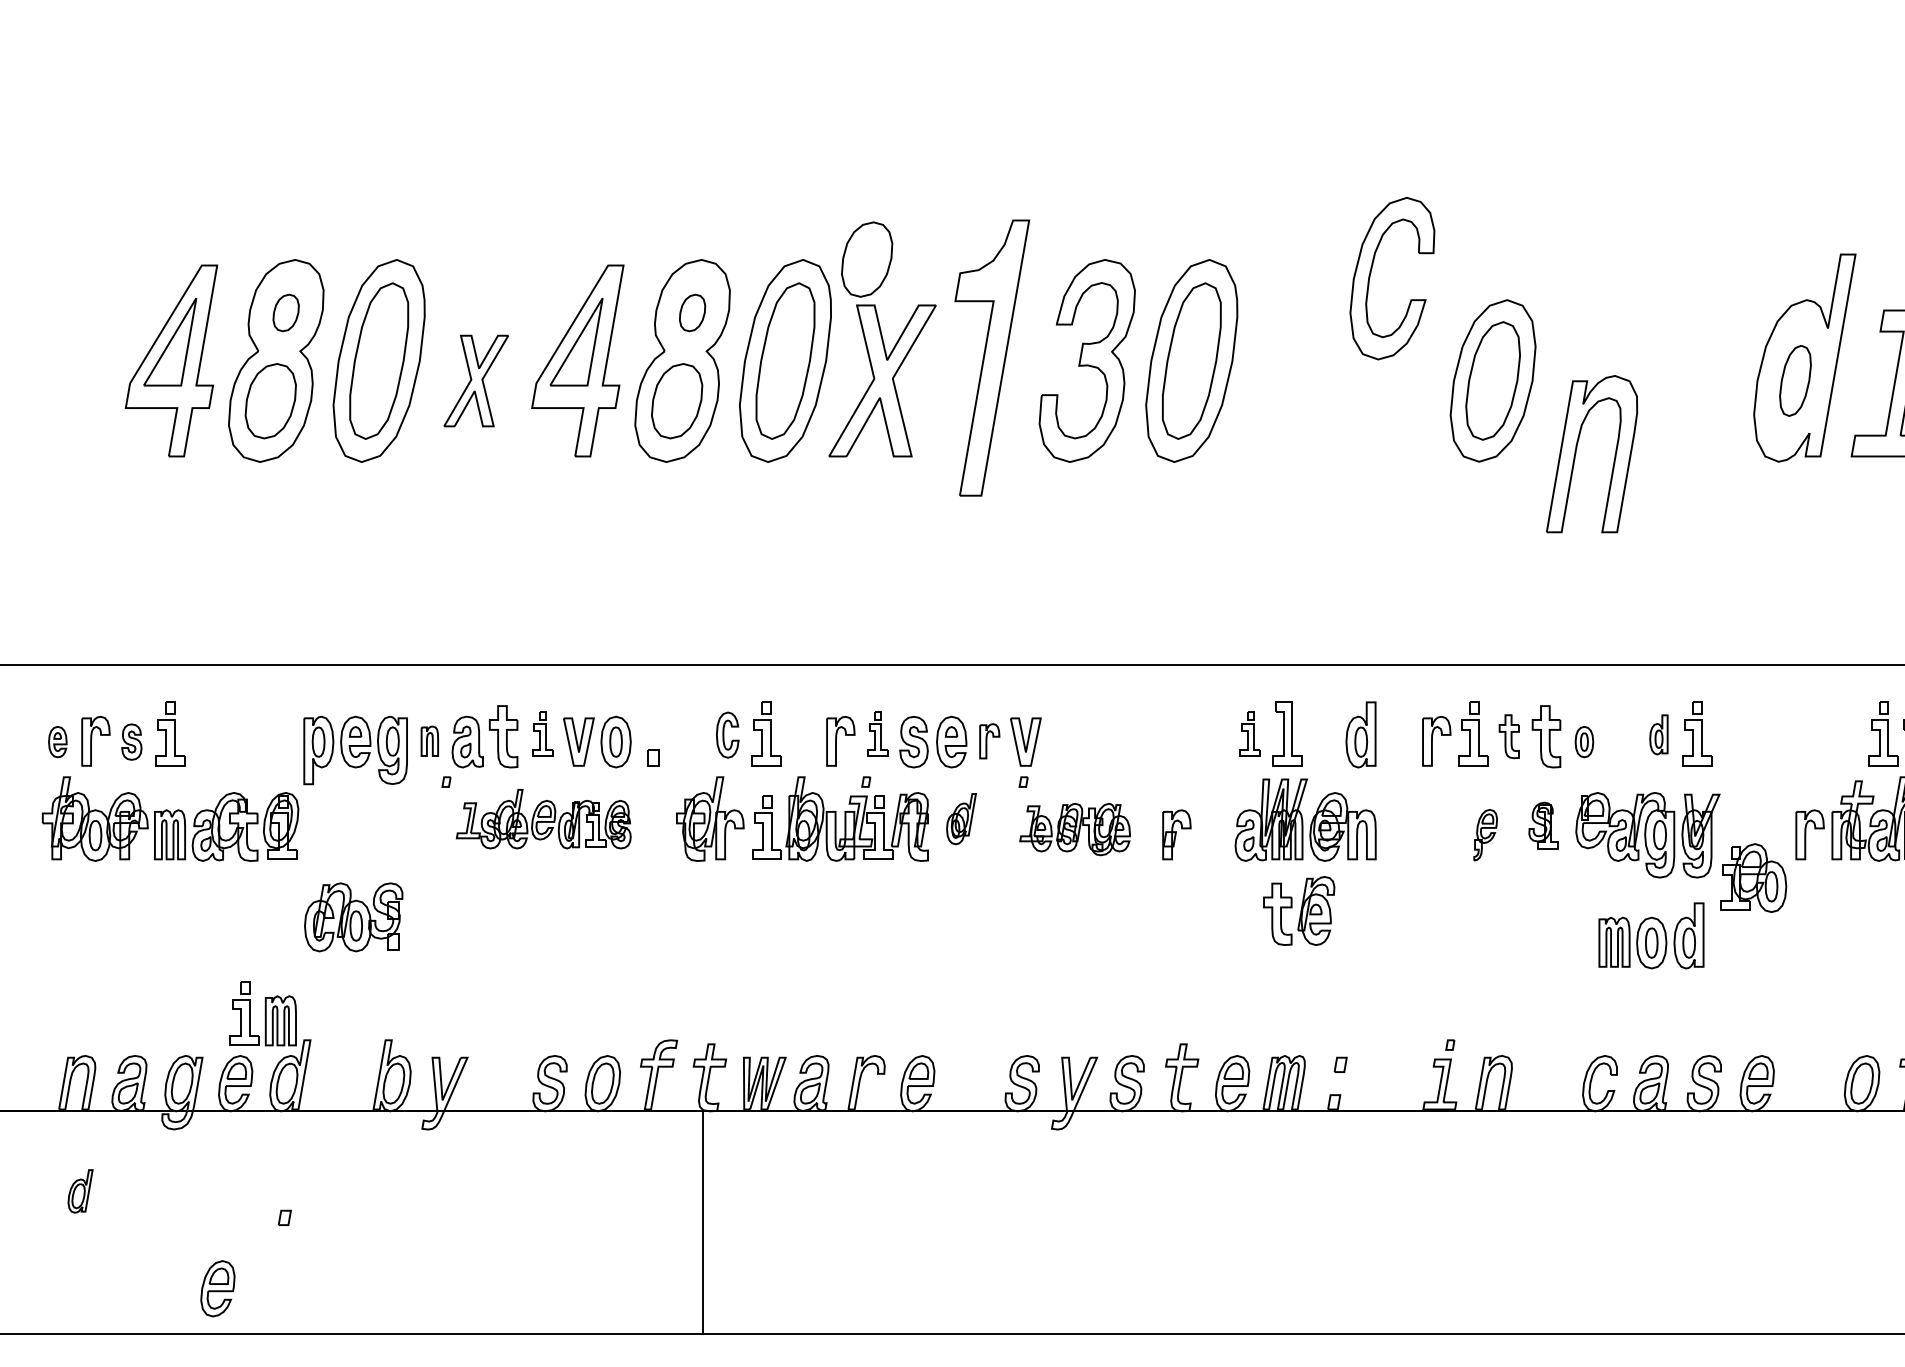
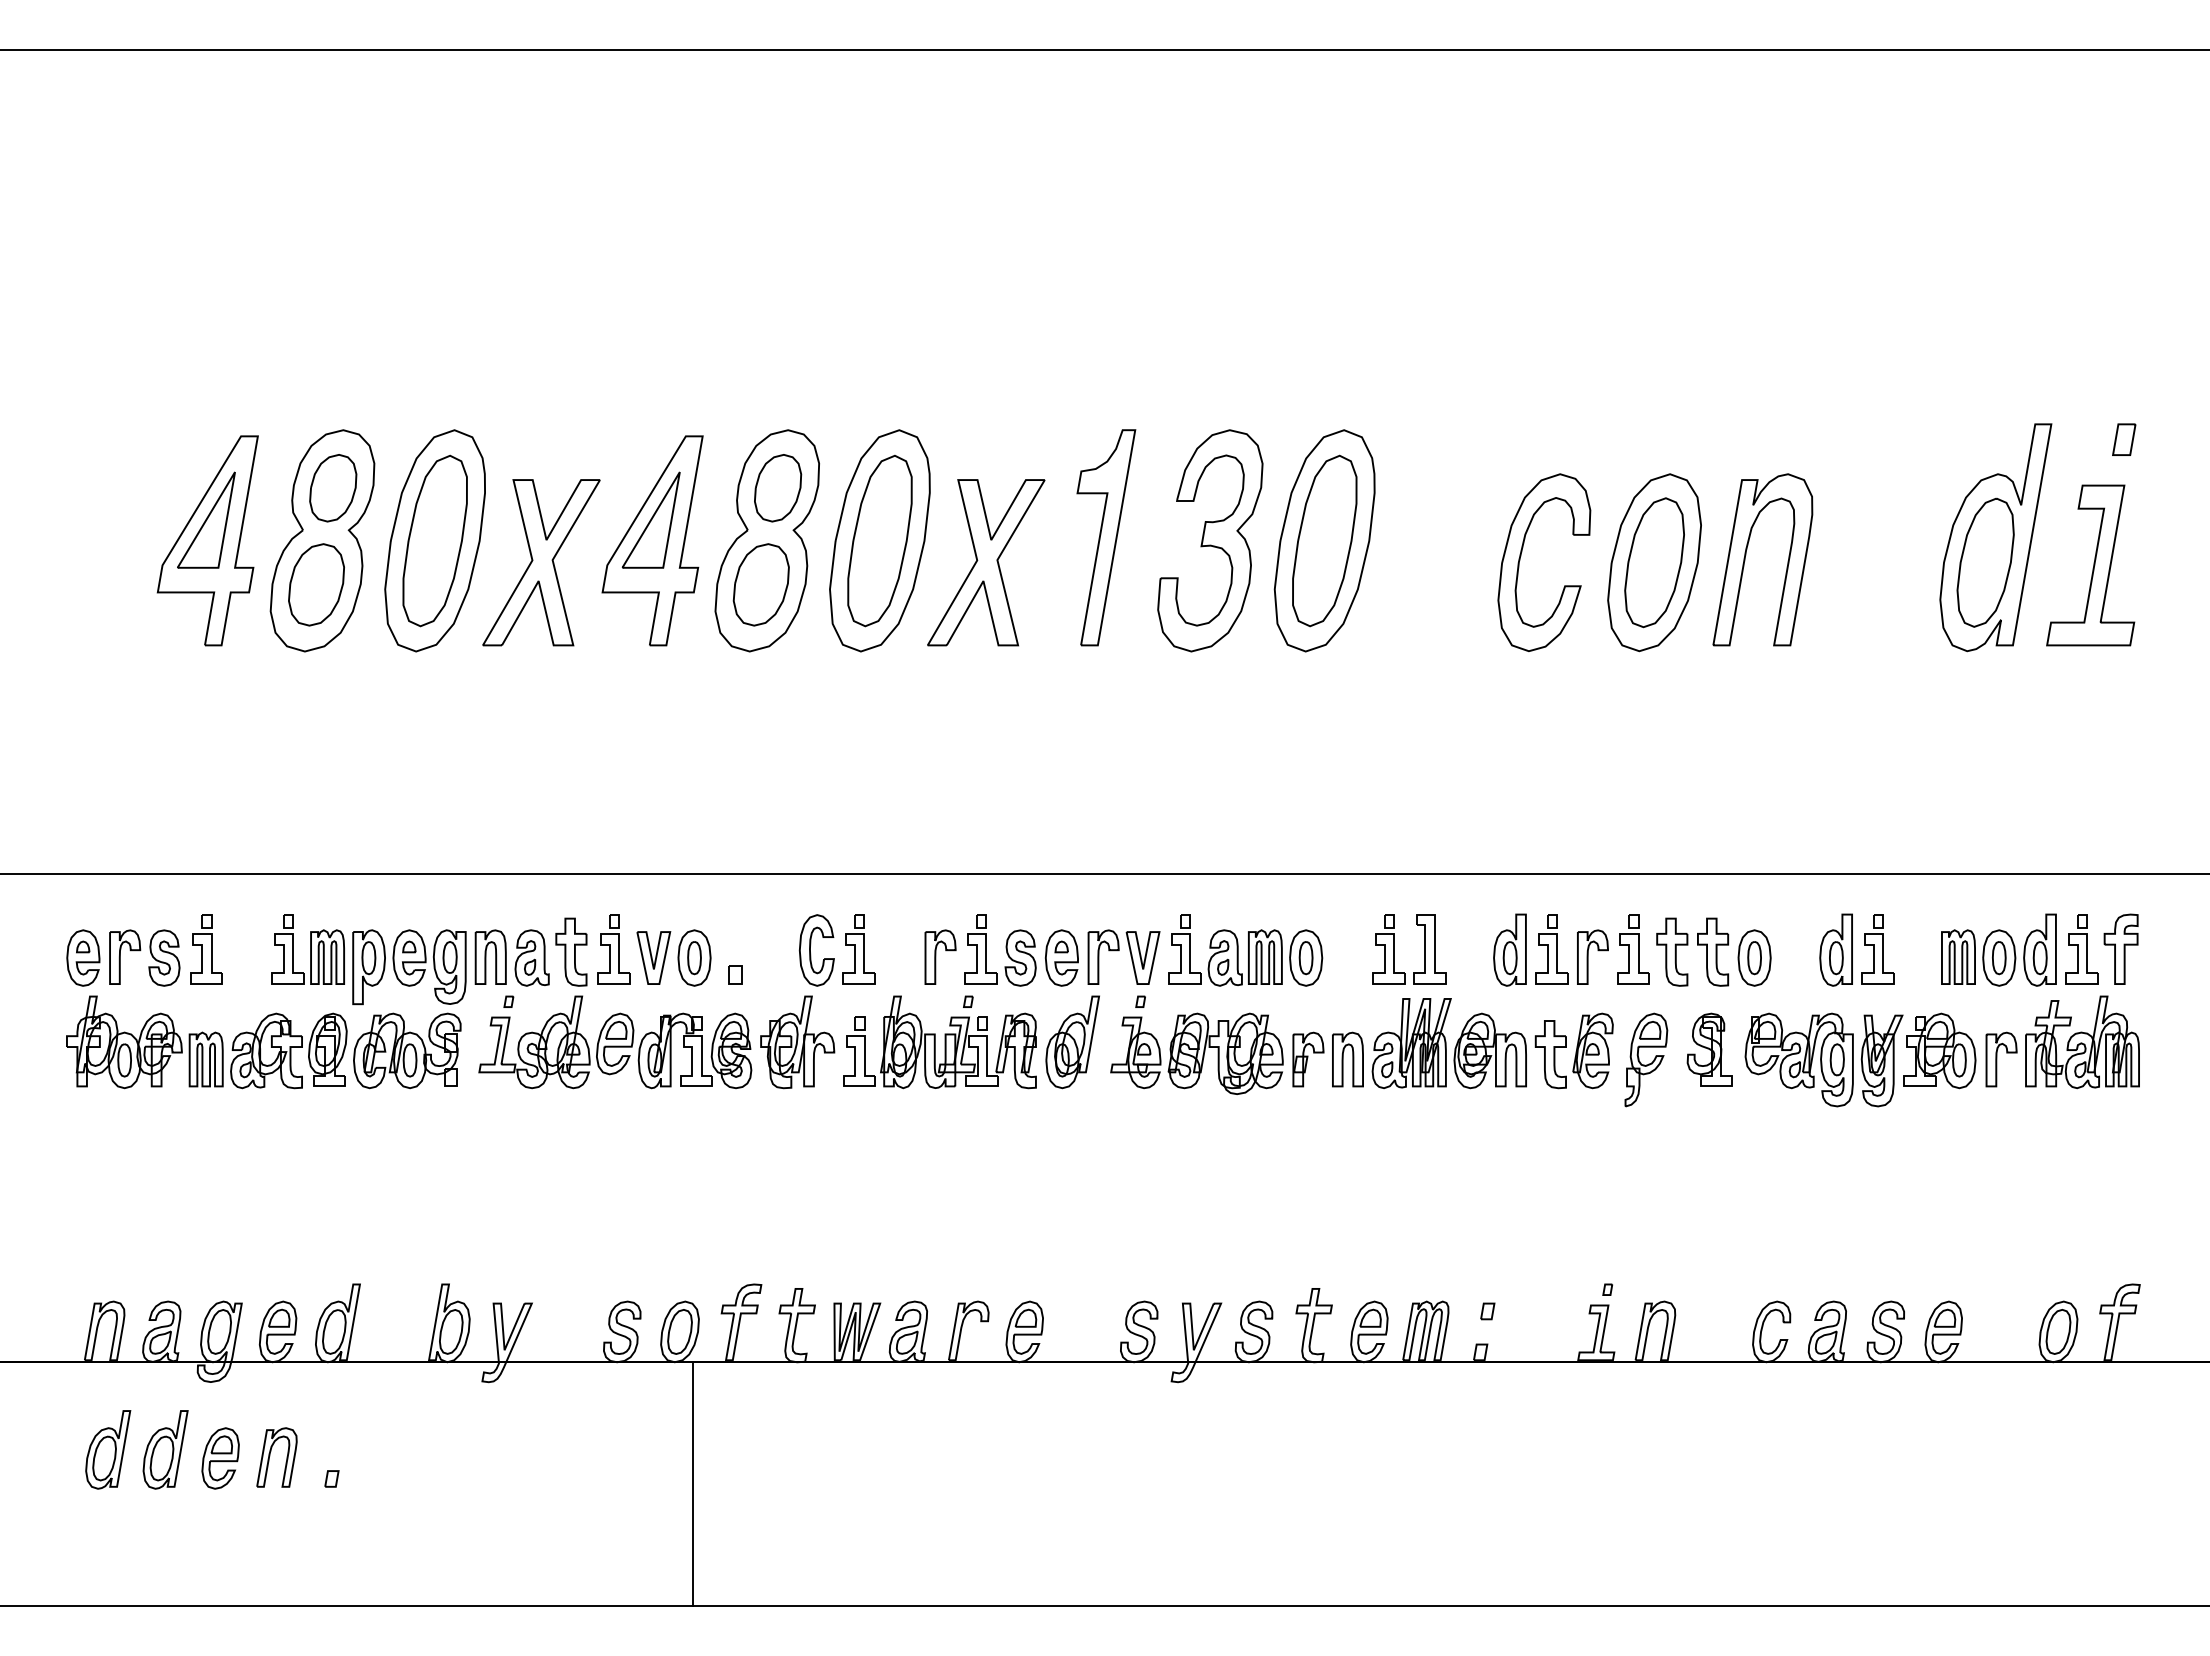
part: (866, 259) -> (968, 429), removed
part: (1371, 272) -> (1521, 556), moved
part: (286, 313) -> (333, 488), size x1.67
part: (692, 313) -> (778, 488), size x1.67
part: (992, 357) -> (1106, 537), size x0.71
part: (476, 380) -> (541, 562), size x1.67
part: (1795, 380) -> (1985, 562), size x1.67
part: (1577, 450) -> (1746, 555), moved
part: (542, 734) -> (613, 949), size x1.43
part: (877, 734) -> (980, 949), size x1.43
part: (1250, 734) -> (1388, 949), size x1.43
part: (1398, 734) -> (1551, 949), added
part: (1658, 734) -> (1835, 949), size x1.67
part: (727, 735) -> (816, 950), size x1.43
part: (1119, 735) -> (1245, 950), added
part: (1509, 736) -> (1672, 951), size x1.43
part: (429, 740) -> (490, 956), size x1.67
part: (989, 740) -> (1103, 956), size x1.43
part: (57, 741) -> (83, 957), size x1.67
part: (131, 741) -> (164, 957), size x1.43
part: (1584, 741) -> (1754, 957), size x1.67
part: (543, 819) -> (615, 1042), size x1.43
part: (961, 819) -> (1072, 1042), size x1.67
part: (1543, 825) -> (1709, 1049), size x1.43
part: (1074, 829) -> (1196, 1053), size x1.43
part: (1212, 834) -> (1347, 1059), added
part: (1485, 834) -> (1646, 1059), size x1.67
part: (1753, 877) -> (1939, 1050), moved
part: (1298, 910) -> (1573, 1050), moved
part: (353, 916) -> (407, 1050), moved
part: (1651, 935) -> (1998, 949), moved
part: (262, 1013) -> (307, 949), moved
part: (80, 1191) -> (108, 1449), size x1.67
part: (132, 1191) -> (165, 1449), added
part: (228, 1197) -> (270, 1456), added
line: (703, 1223) -> (693, 1484), moved
part: (217, 1288) -> (220, 1458), moved

